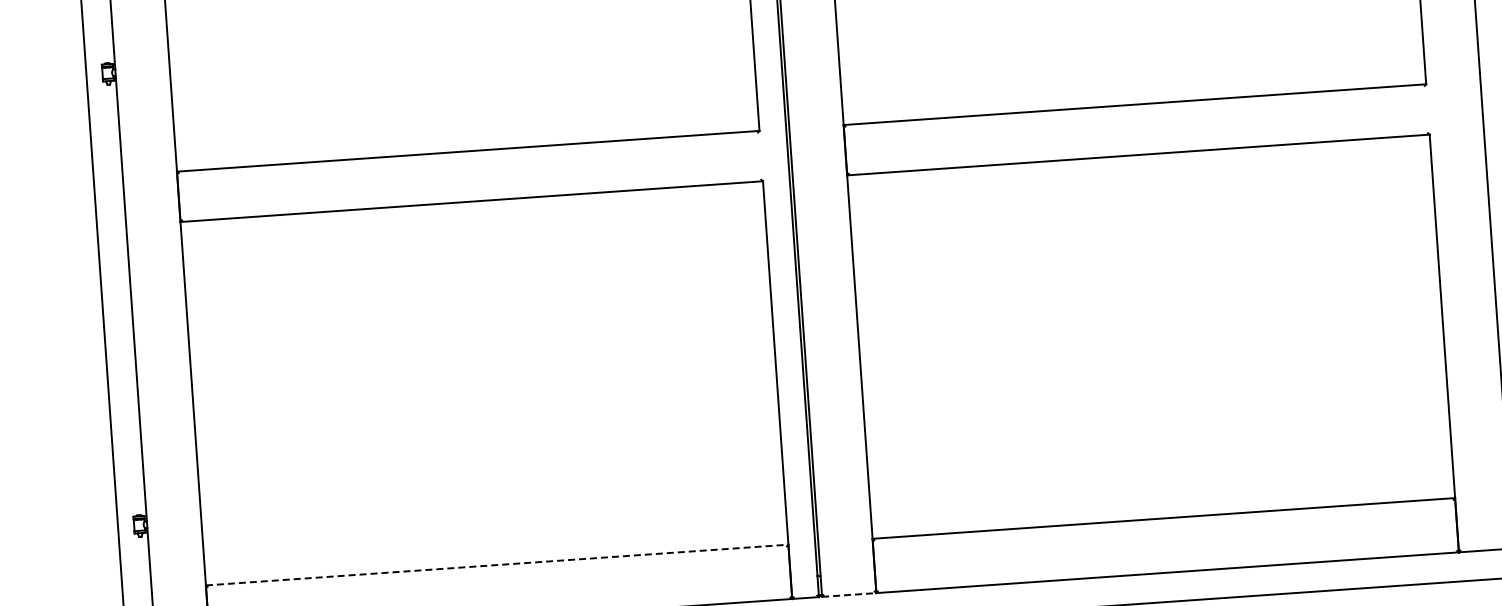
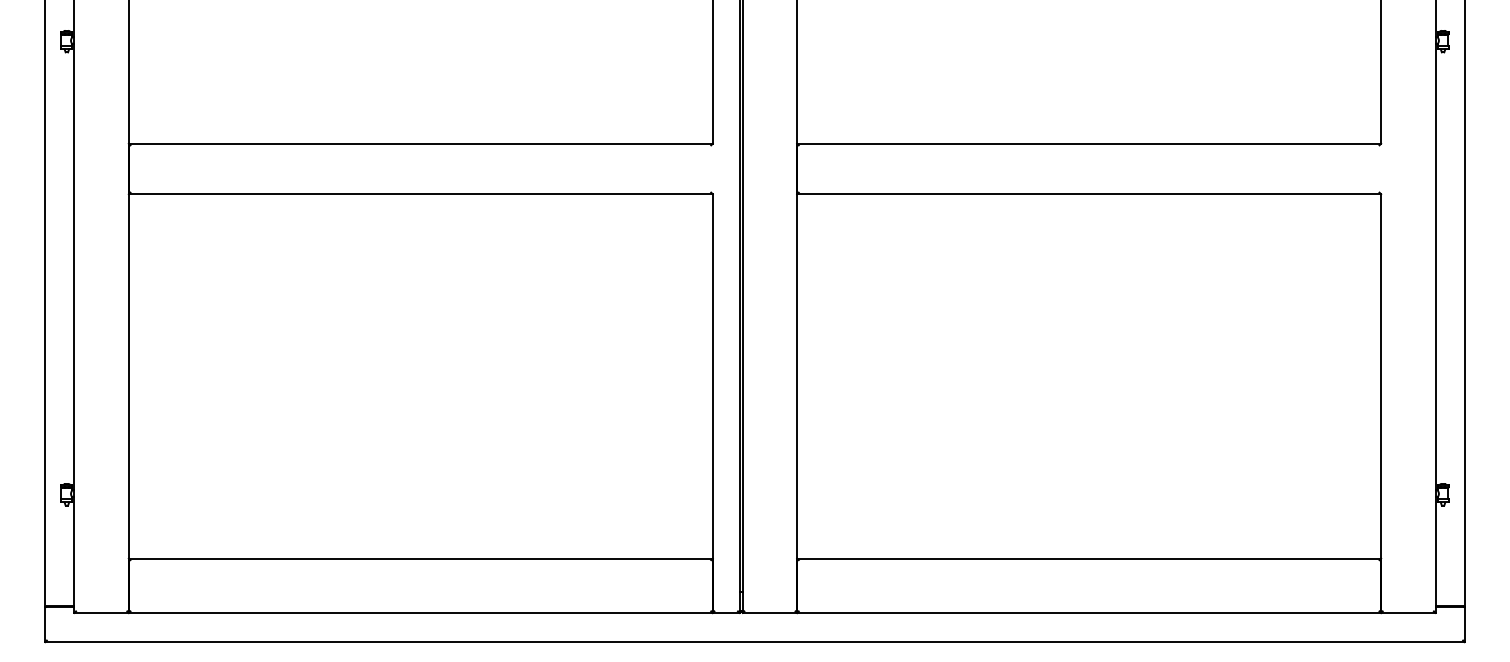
line: (496, 565) -> (420, 558), dashed -> solid
line: (849, 594) -> (770, 612), dashed -> solid

